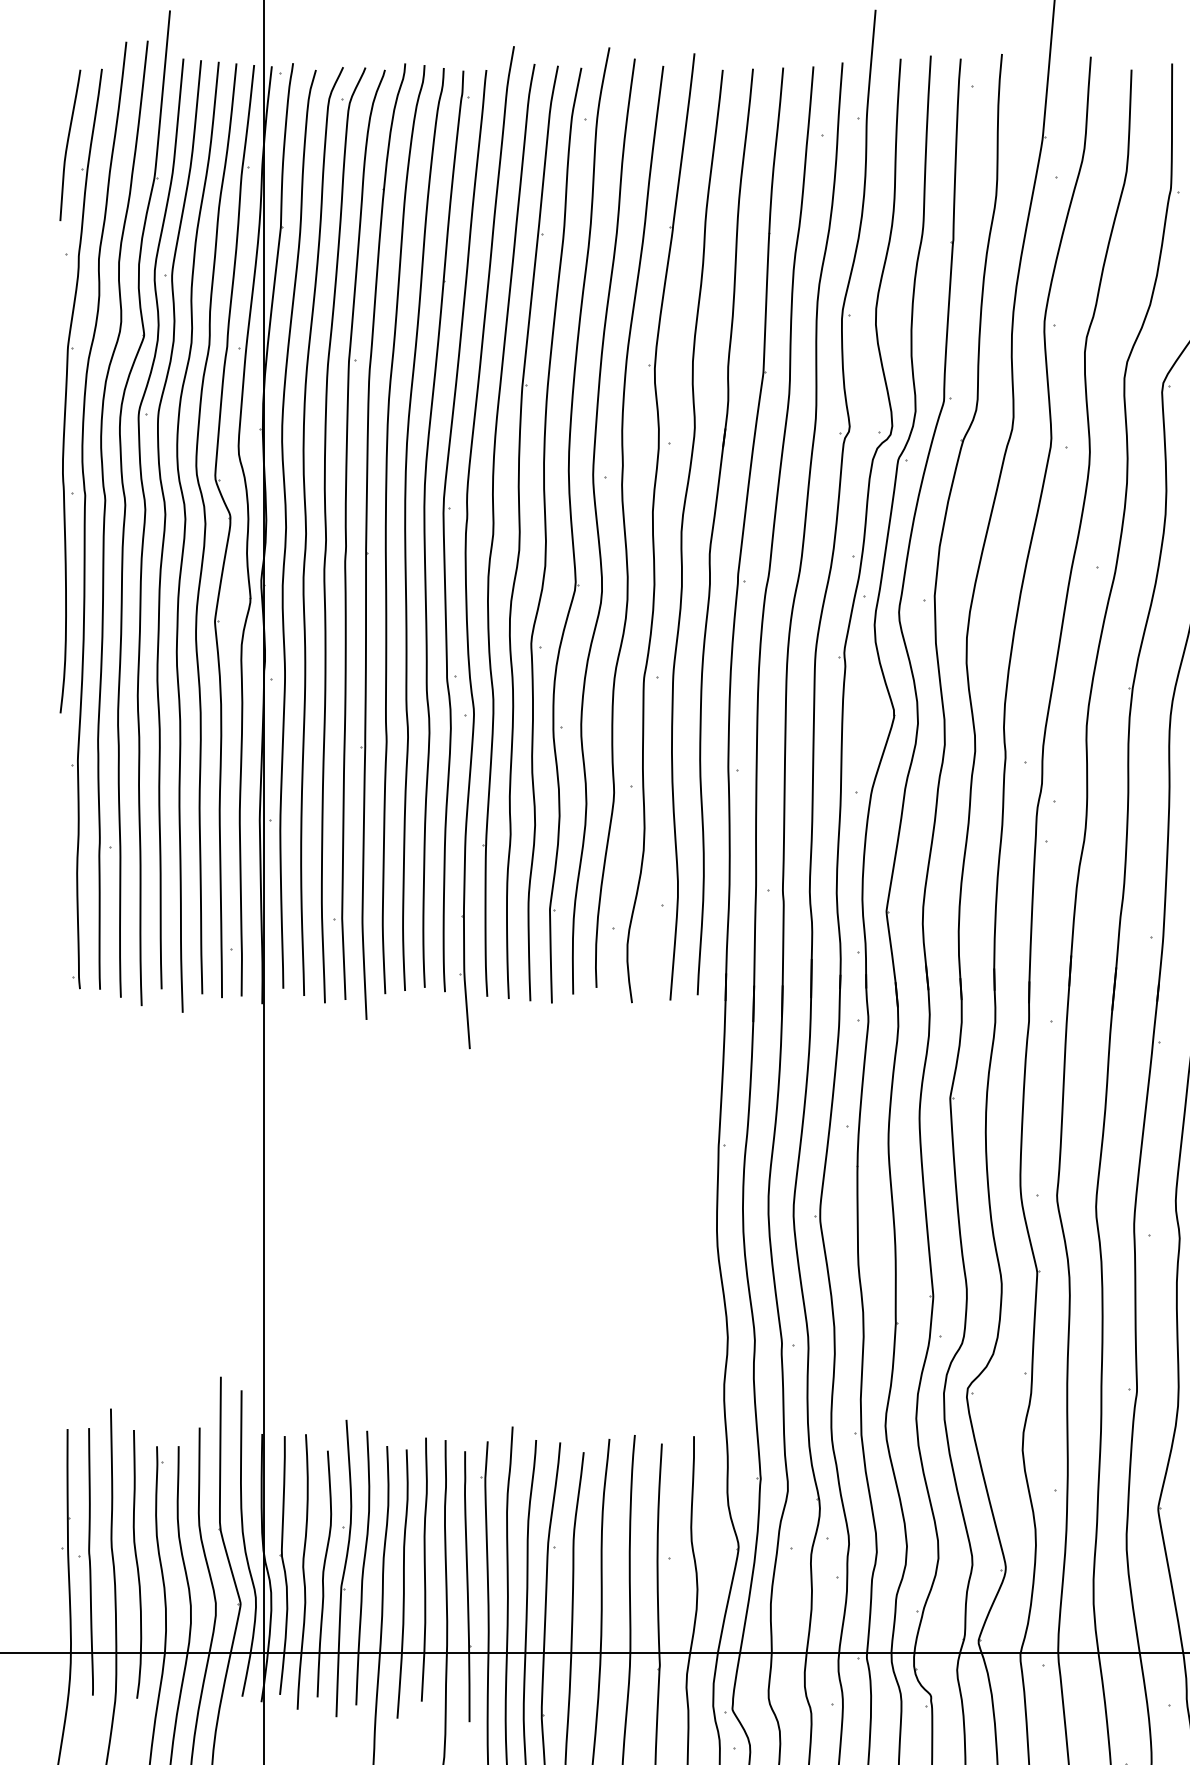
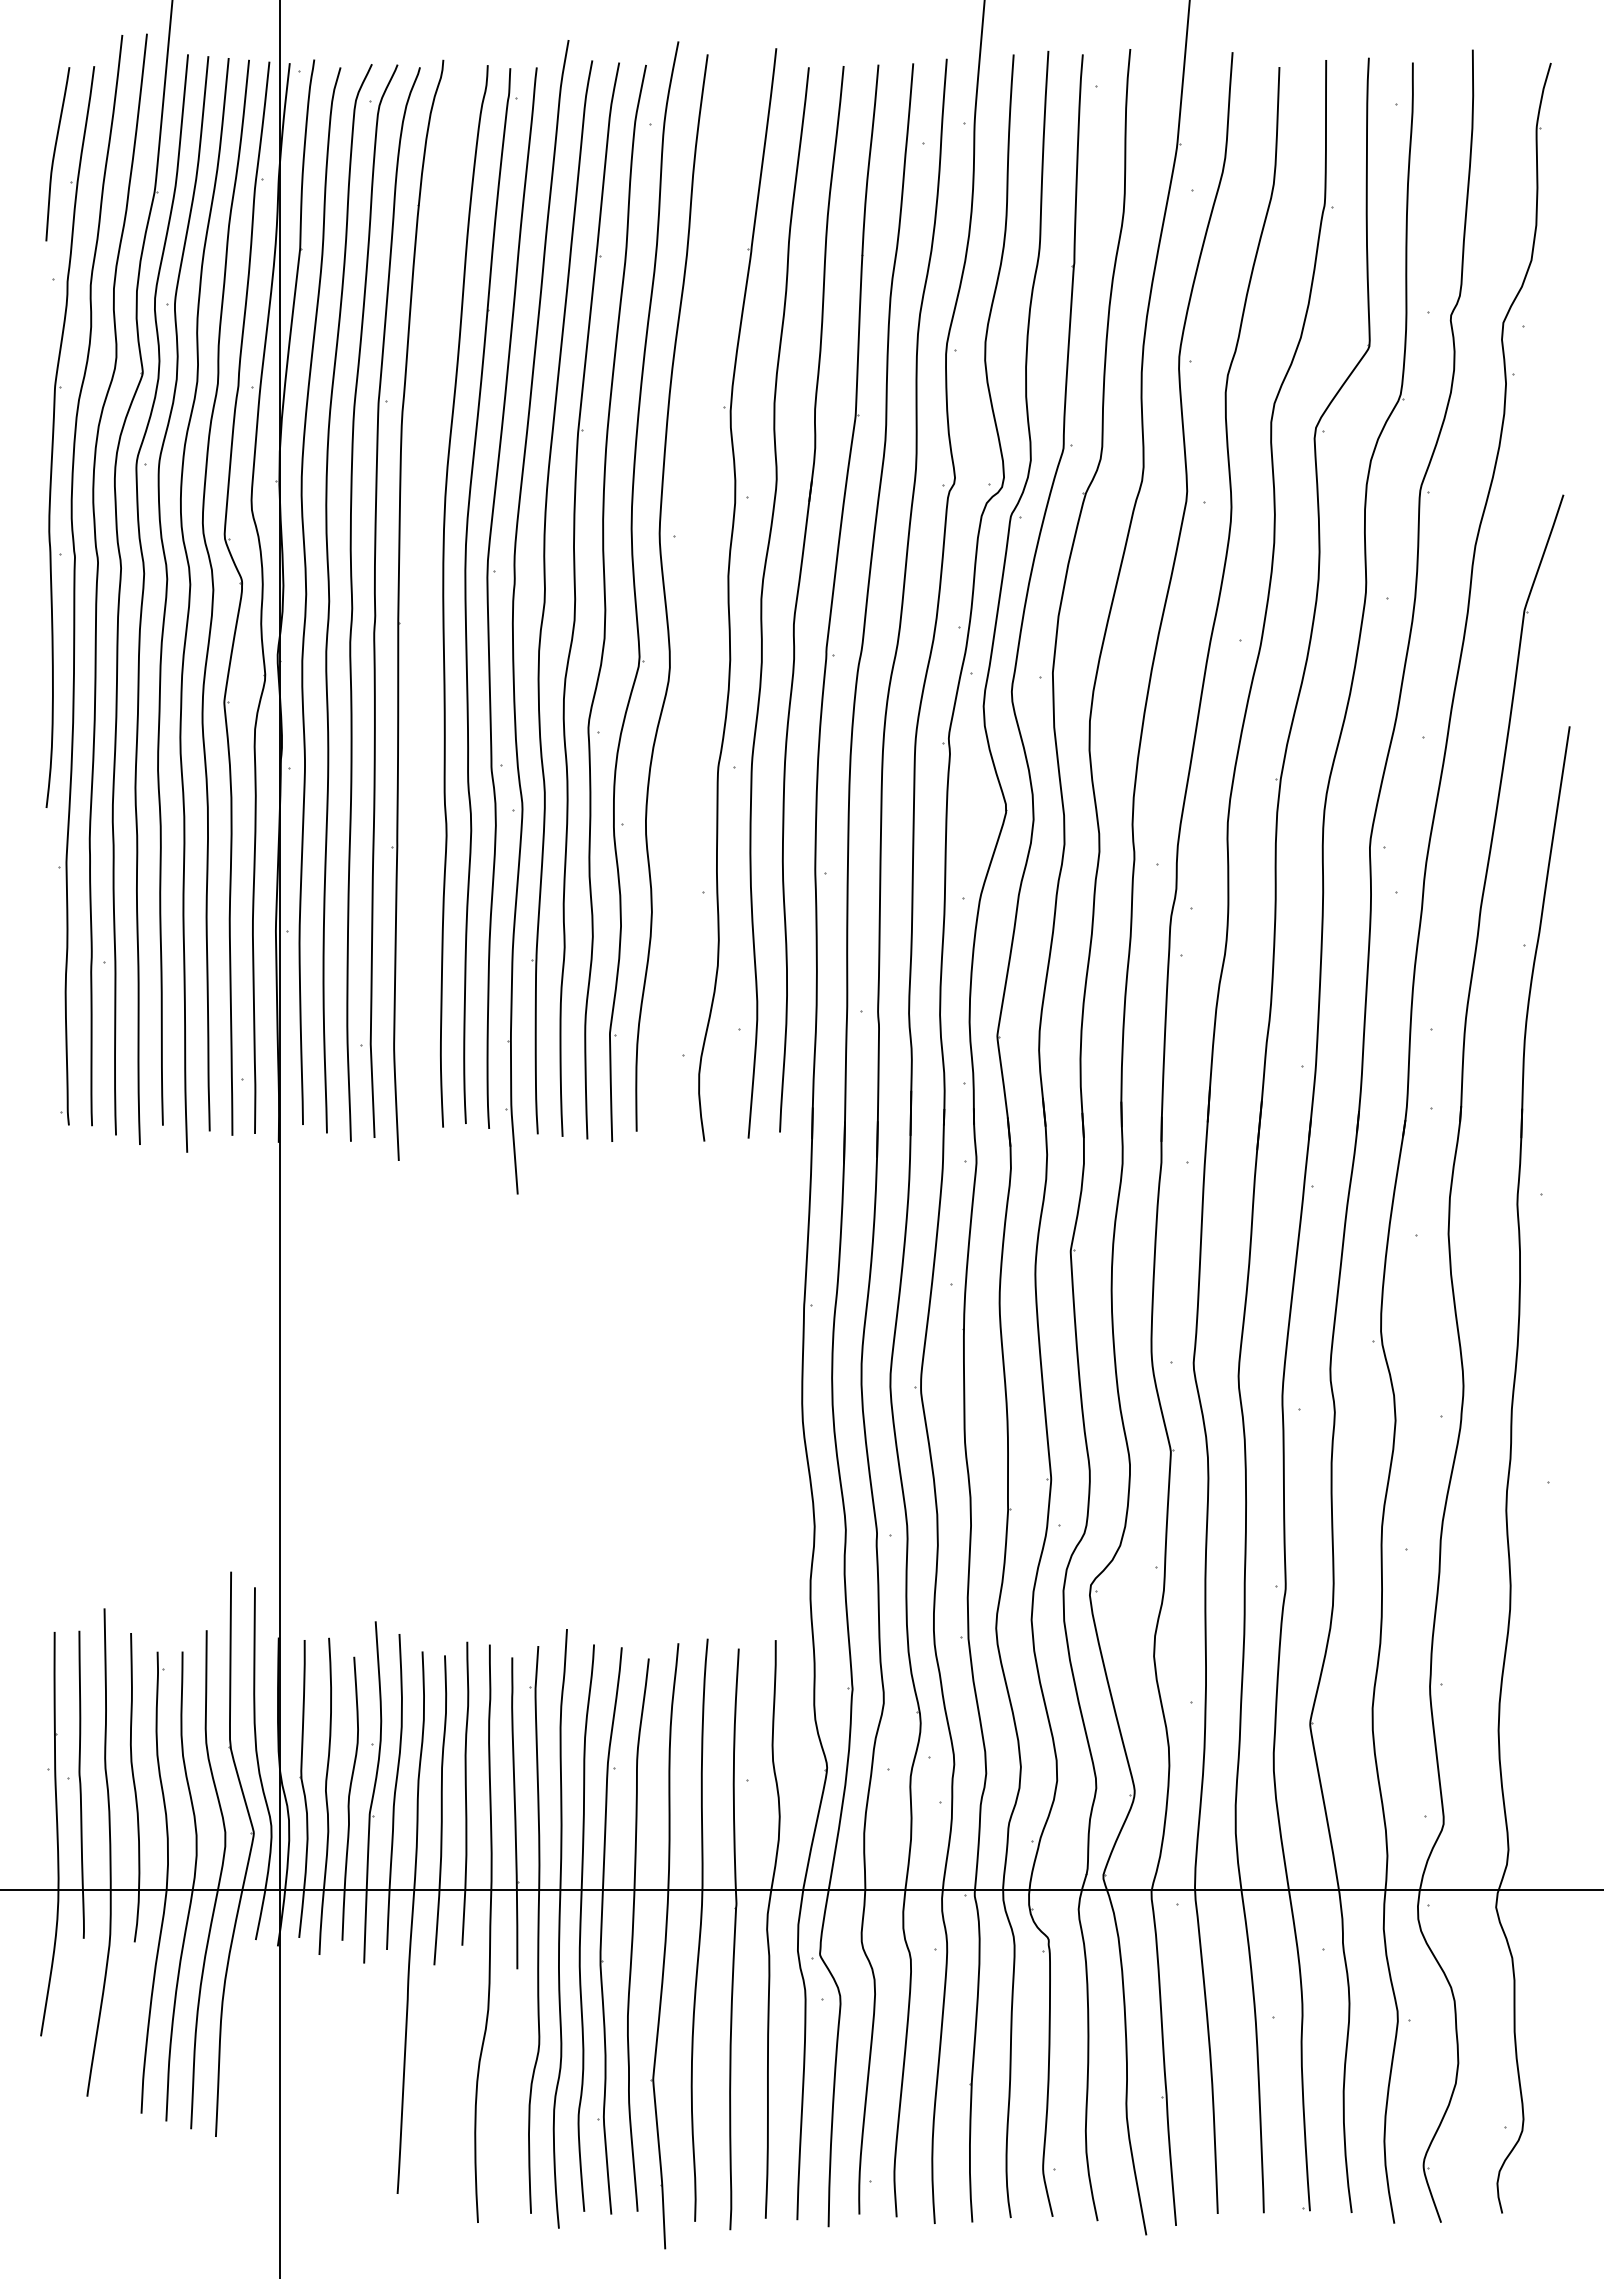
curve: (625, 526) -> (696, 593), removed
curve: (386, 529) -> (421, 596), removed

